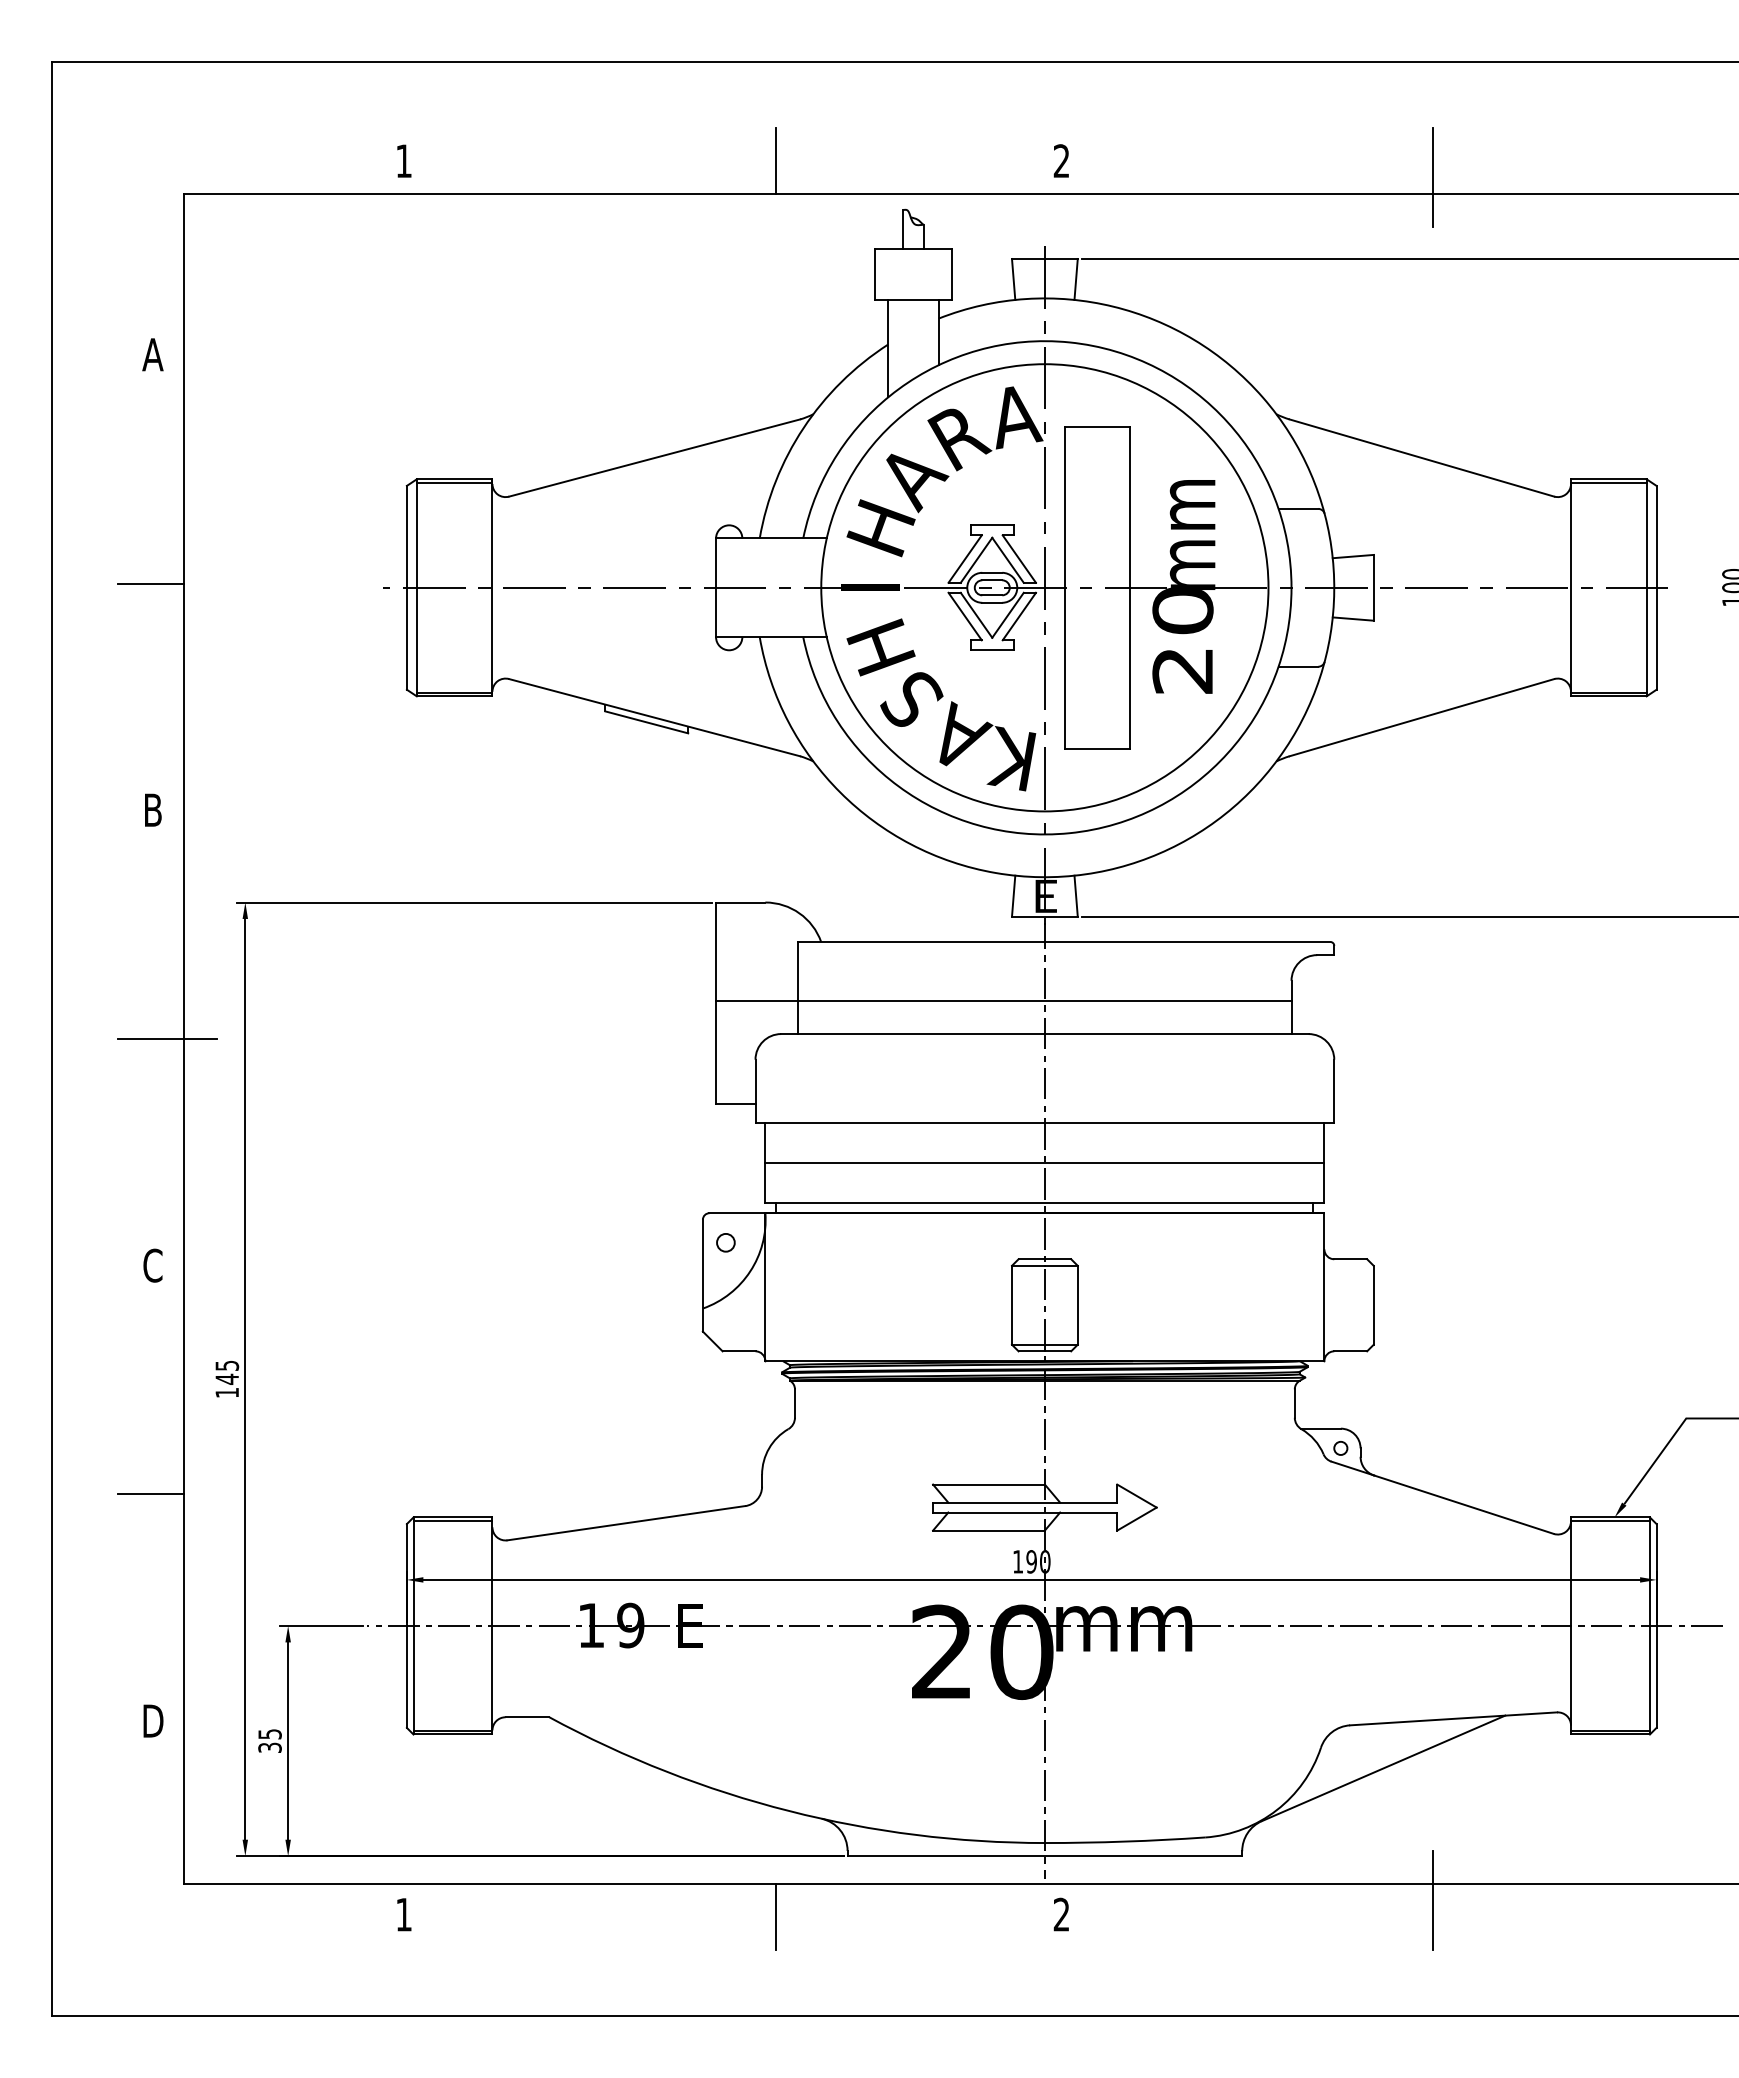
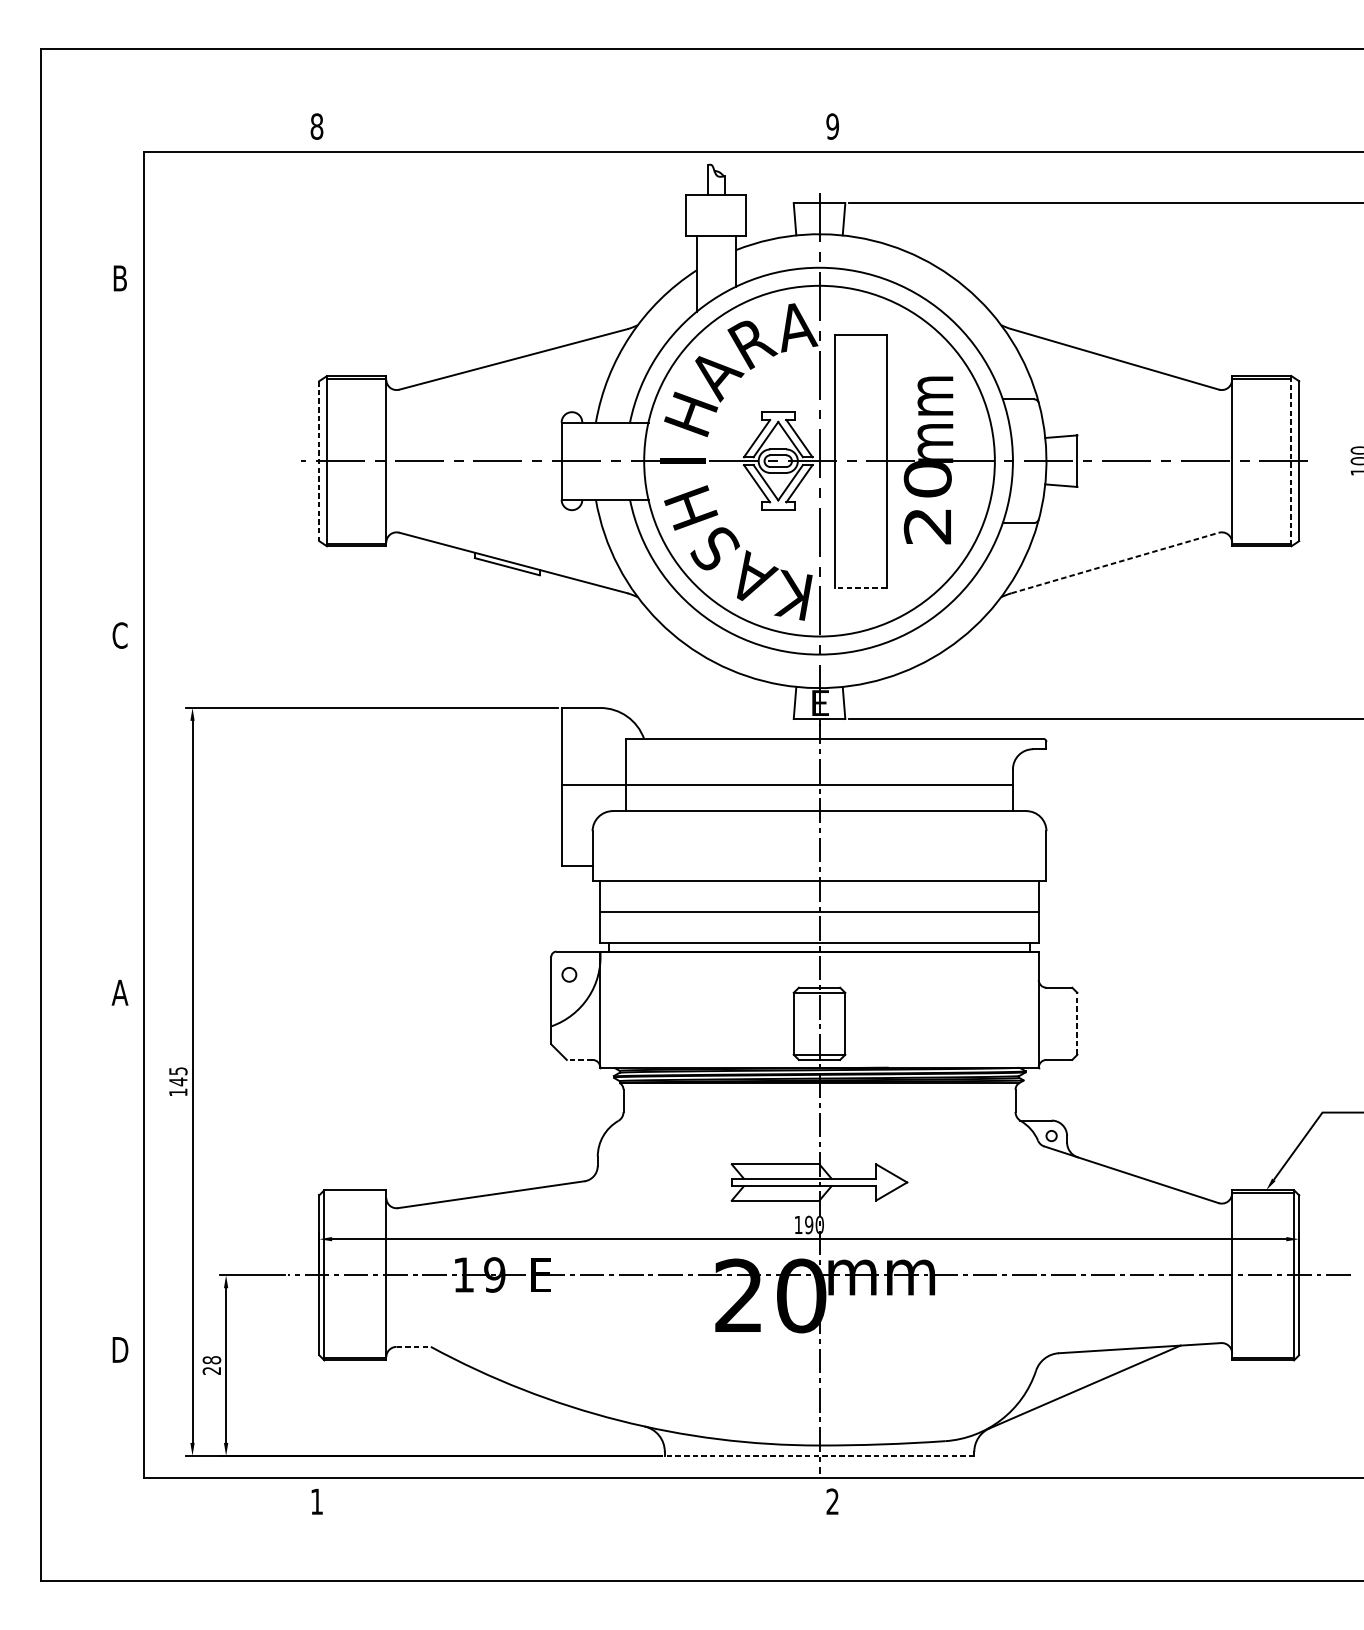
line: (775, 160) -> (608, 126), removed
text: (404, 161) -> (317, 126), 1 -> 8
text: (1061, 161) -> (832, 126), 2 -> 9
line: (1433, 177) -> (1124, 139), removed
text: (152, 354) -> (119, 278), A -> B
line: (150, 583) -> (118, 457), removed
line: (406, 587) -> (318, 460), solid -> dashed
line: (1646, 587) -> (1291, 460), solid -> dashed
line: (1421, 717) -> (1114, 562), solid -> dashed
line: (1097, 748) -> (860, 587), solid -> dashed
text: (152, 810) -> (119, 635), B -> C
line: (167, 1039) -> (131, 815), removed
text: (152, 1265) -> (119, 992), C -> A
line: (1373, 1304) -> (1077, 1023), solid -> dashed
line: (738, 1351) -> (579, 1060), solid -> dashed
line: (150, 1494) -> (118, 1172), removed
line: (452, 1520) -> (354, 1192), removed
line: (527, 1717) -> (413, 1347), solid -> dashed
text: (269, 1740) -> (211, 1365), 35 -> 28
line: (1044, 1856) -> (819, 1456), solid -> dashed
line: (1433, 1900) -> (1124, 1490), removed
line: (775, 1916) -> (608, 1503), removed

